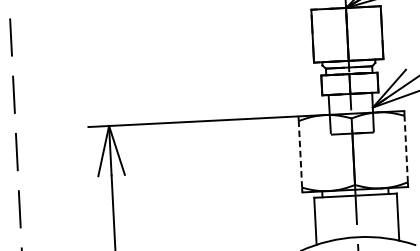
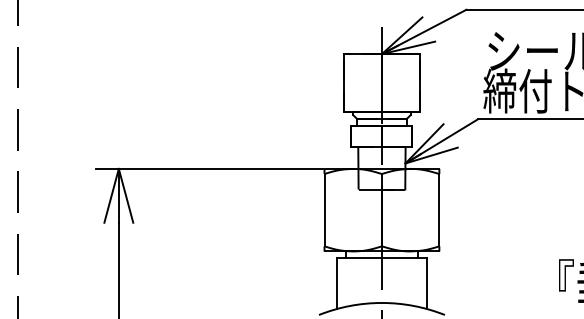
line: (406, 148) -> (439, 209), dashed -> solid
line: (300, 153) -> (324, 209), dashed -> solid

